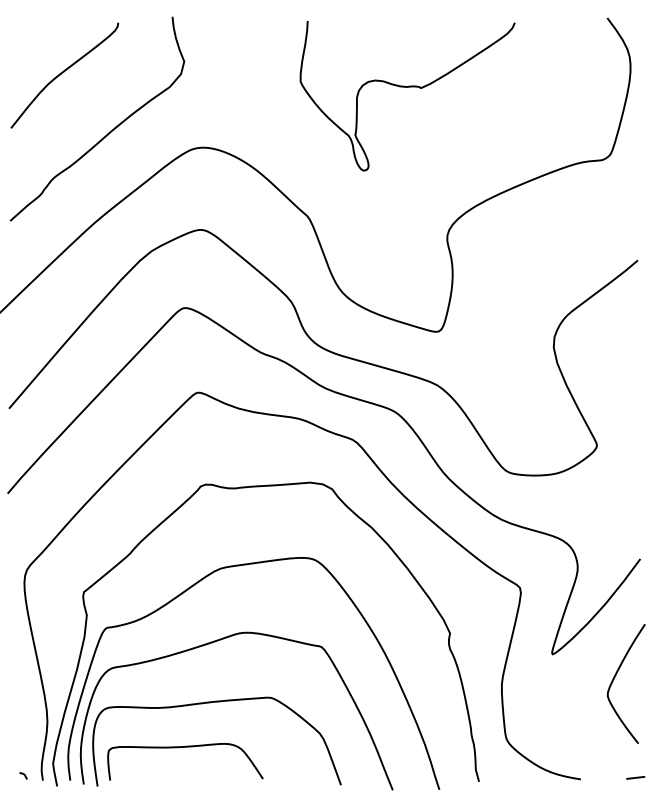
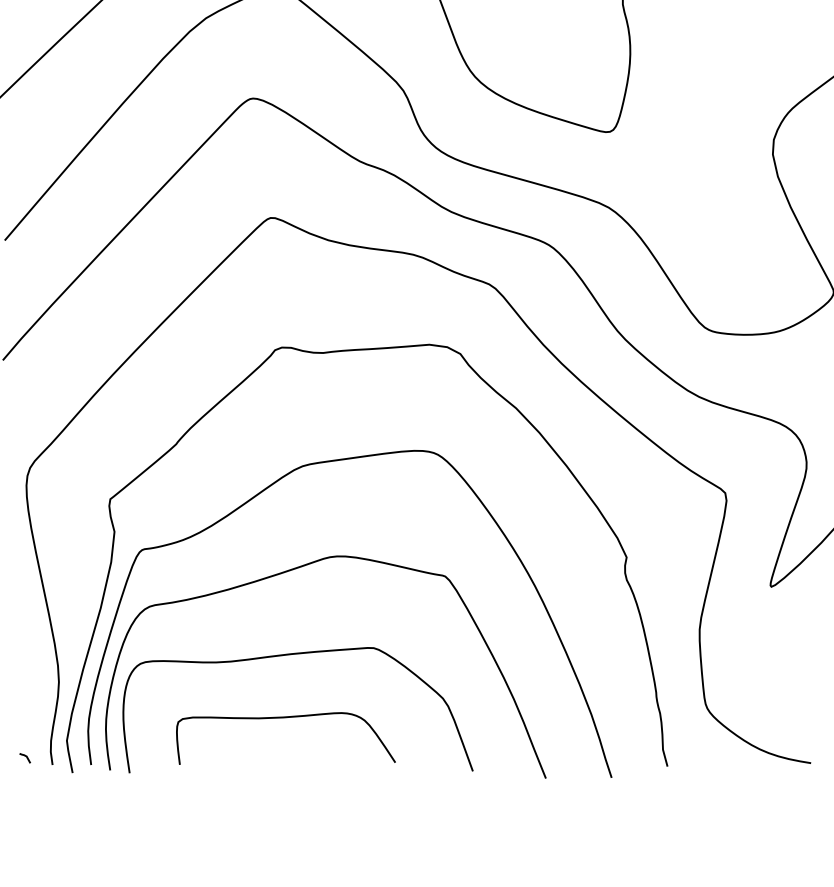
curve: (185, 747) -> (286, 718), moved

